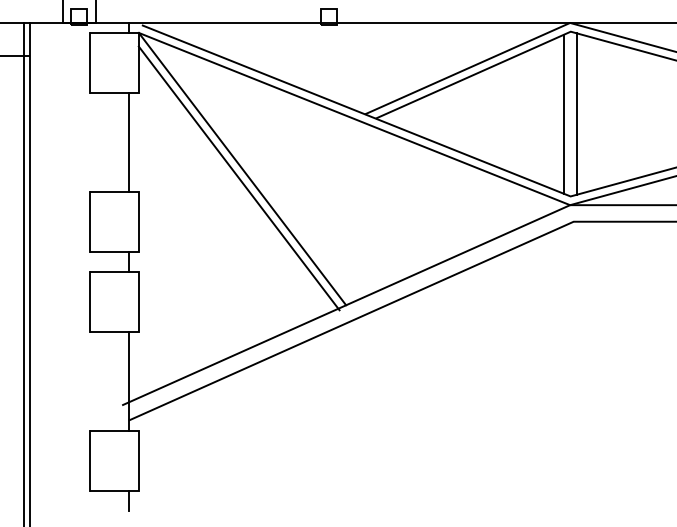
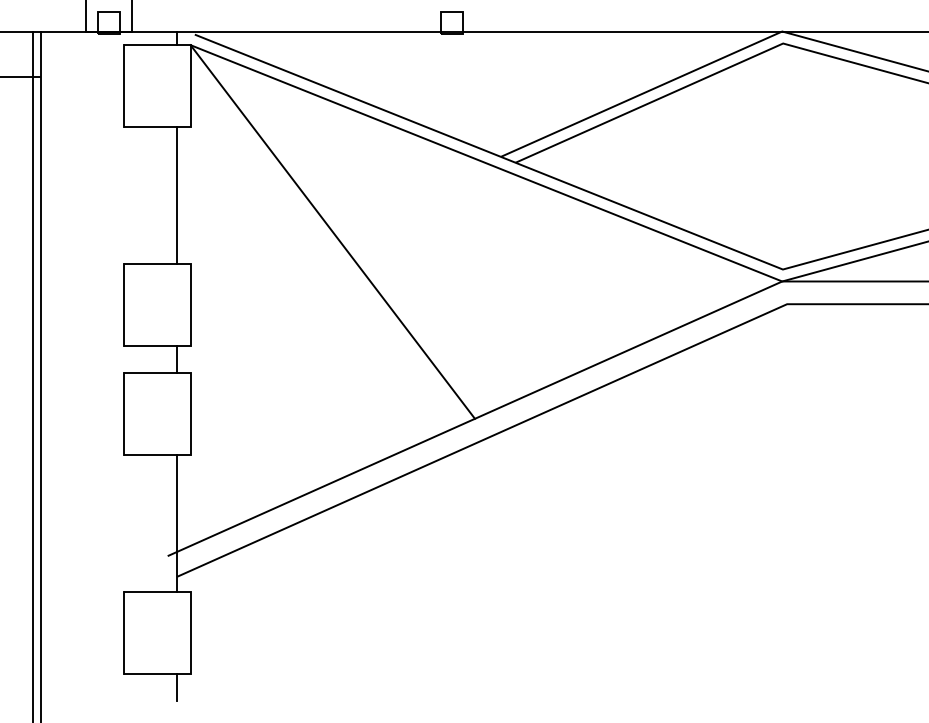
line: (563, 113) -> (773, 155), removed
line: (576, 113) -> (790, 155), removed
line: (238, 178) -> (327, 244), removed

